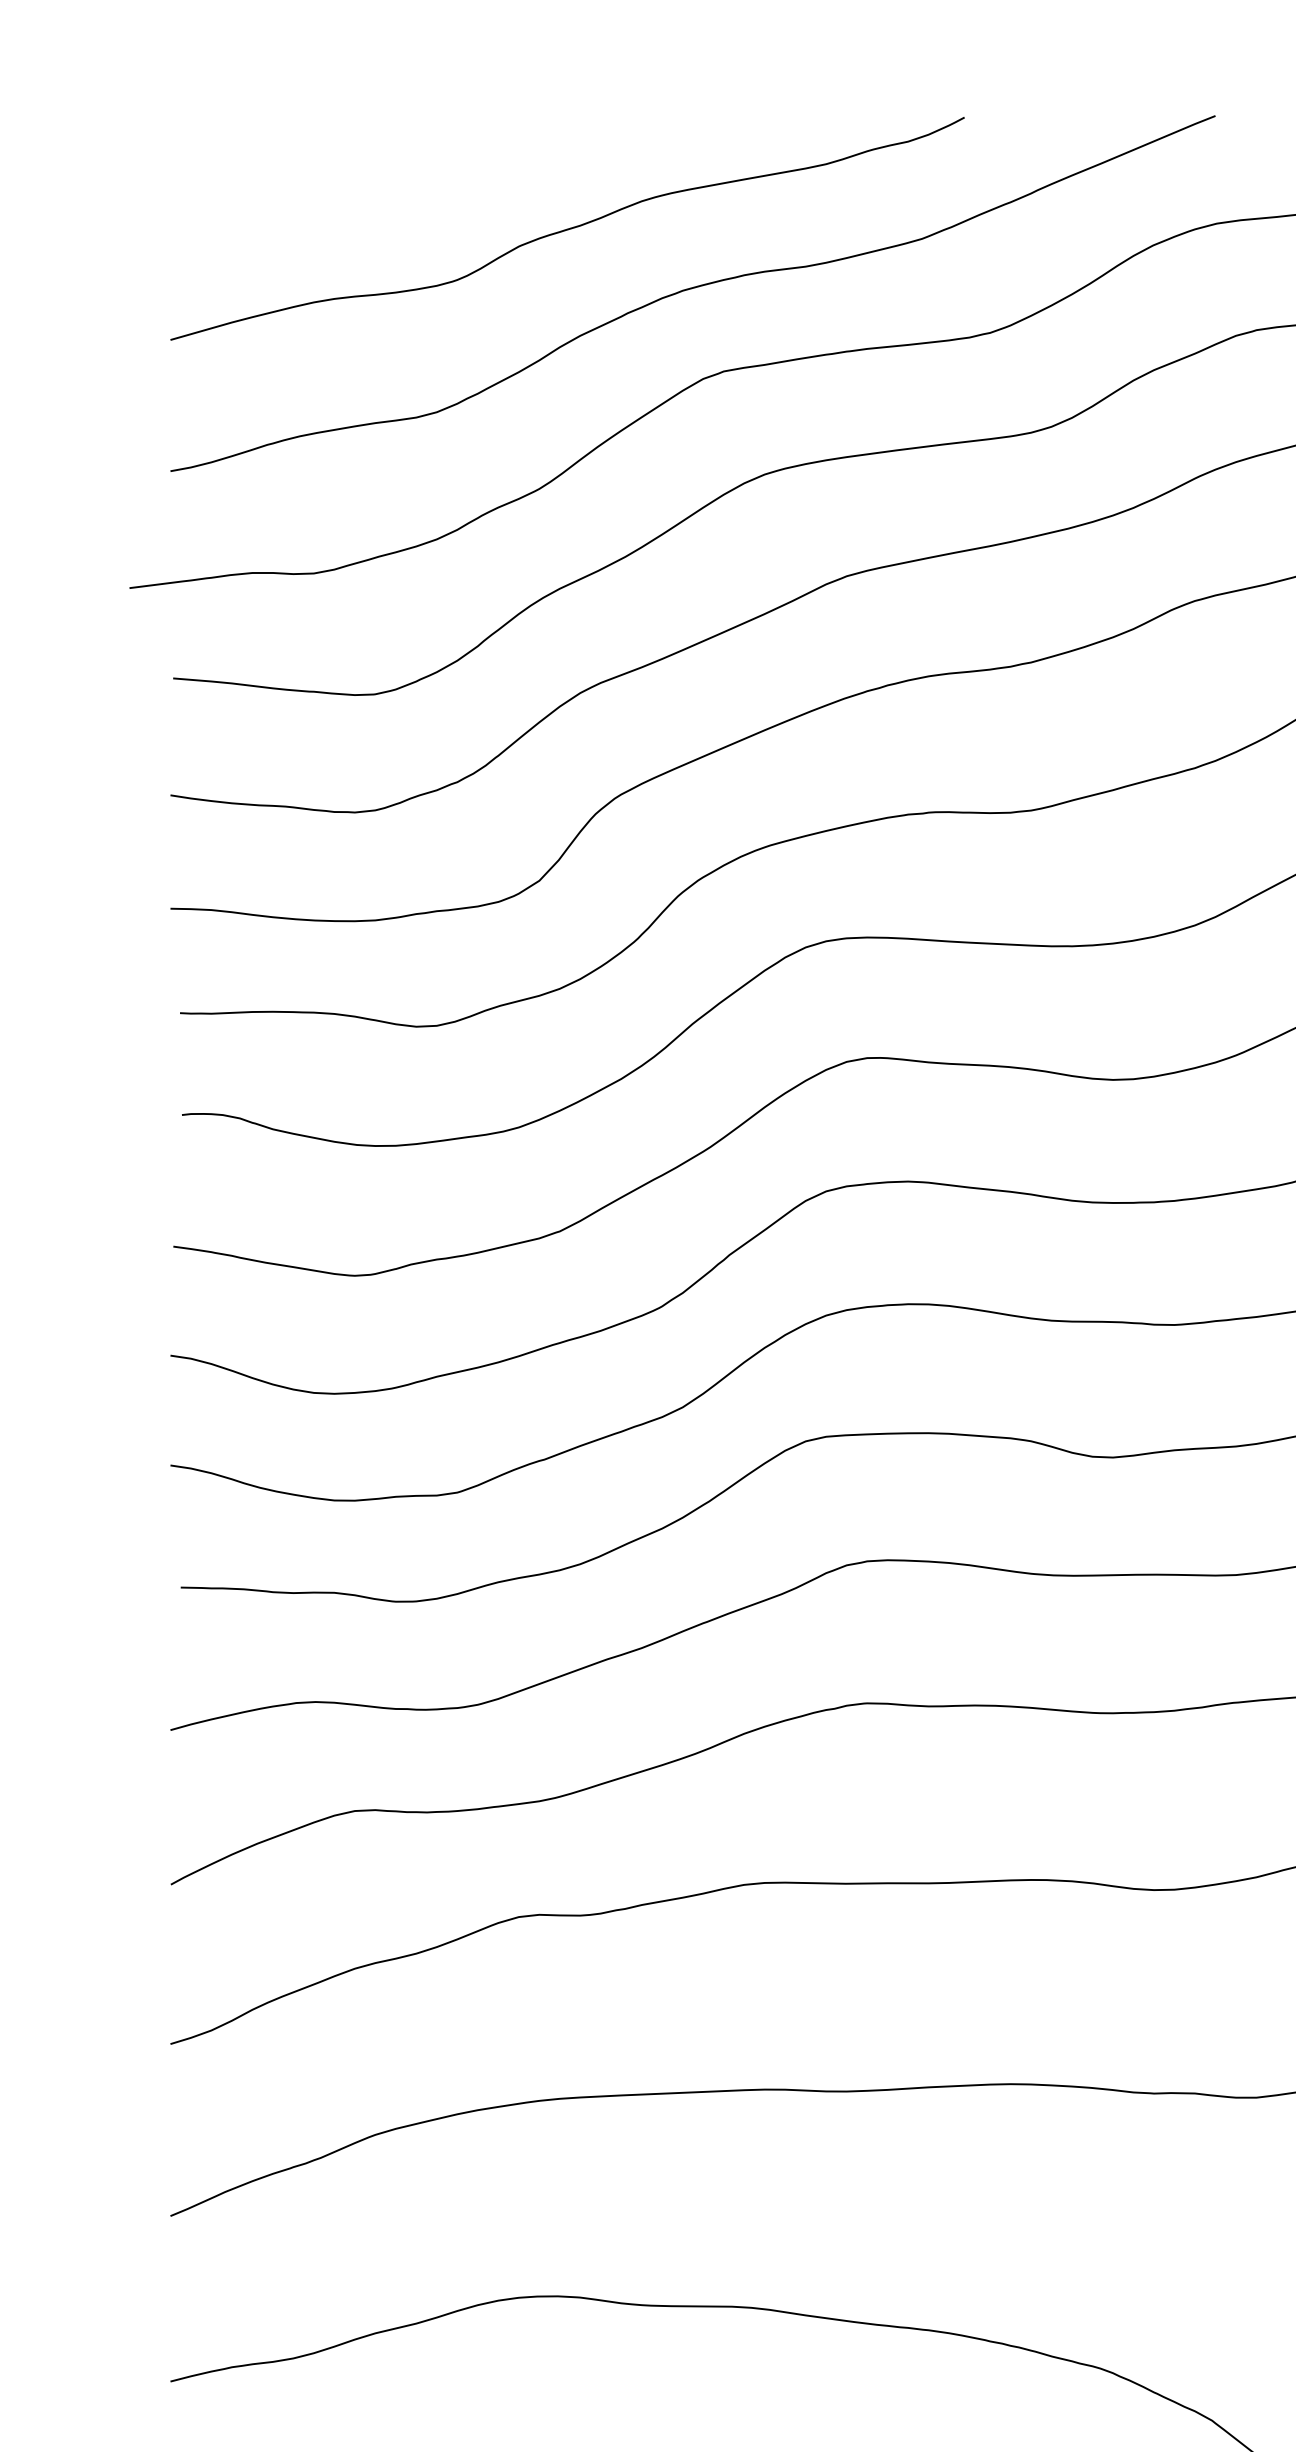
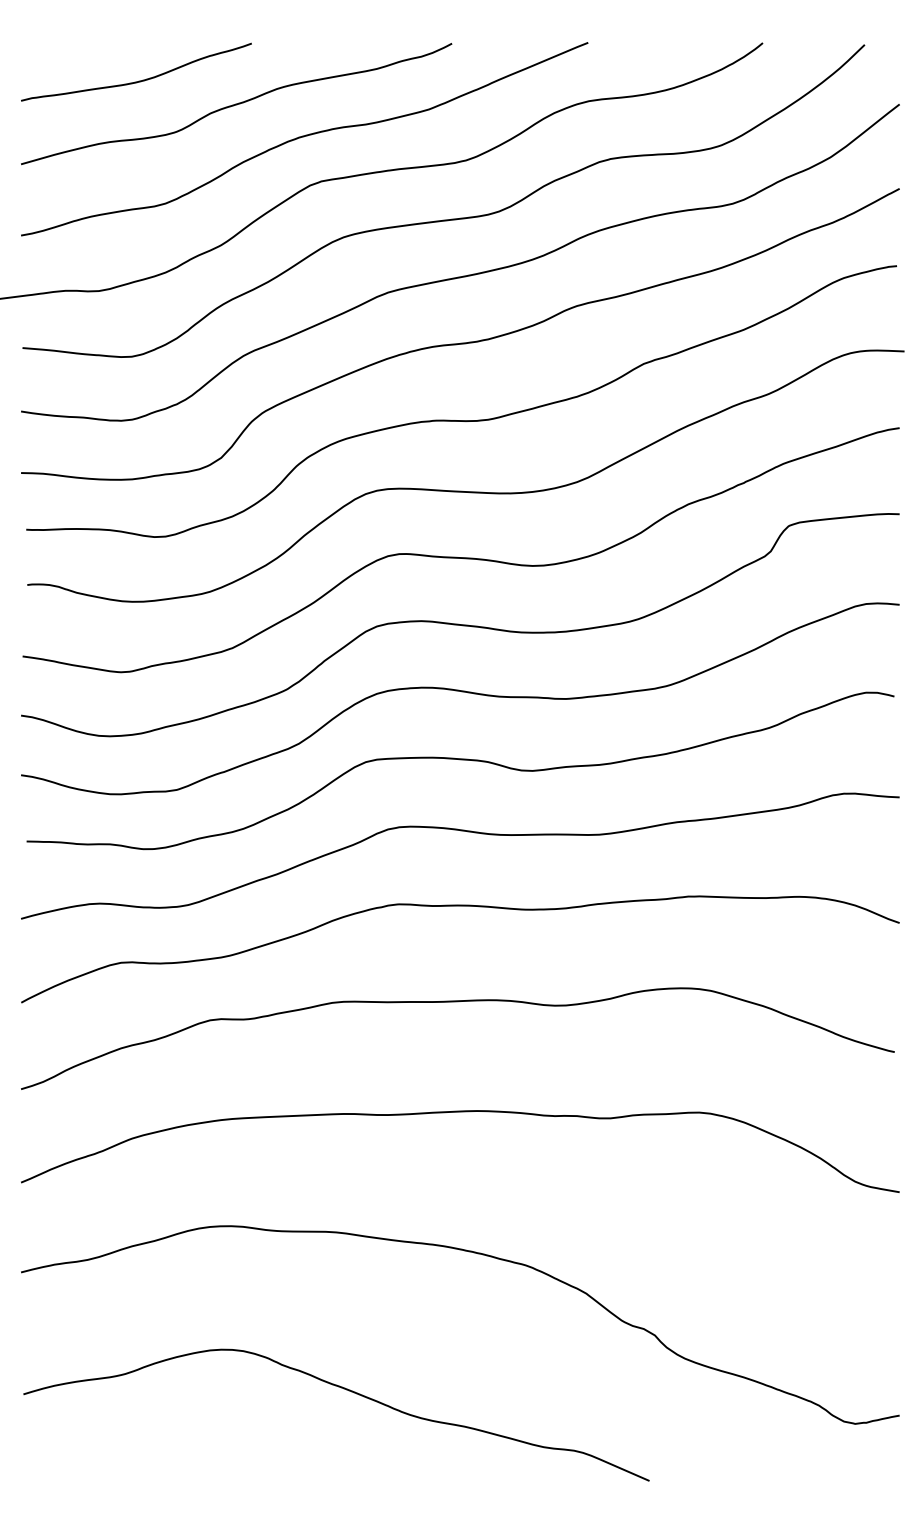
curve: (386, 185) -> (138, 80), added

